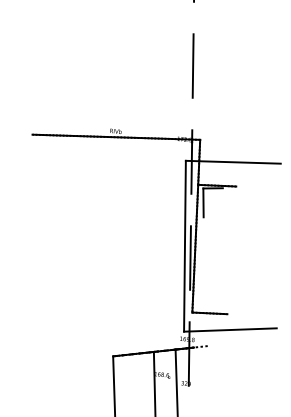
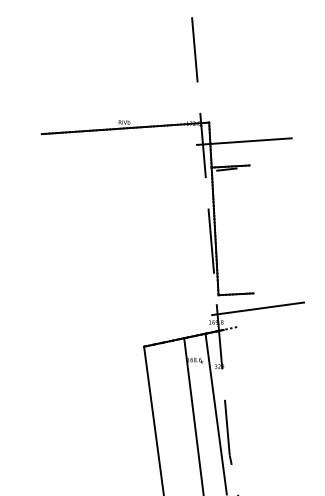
line: (203, 202) -> (218, 184), removed
line: (184, 245) -> (204, 229), removed

